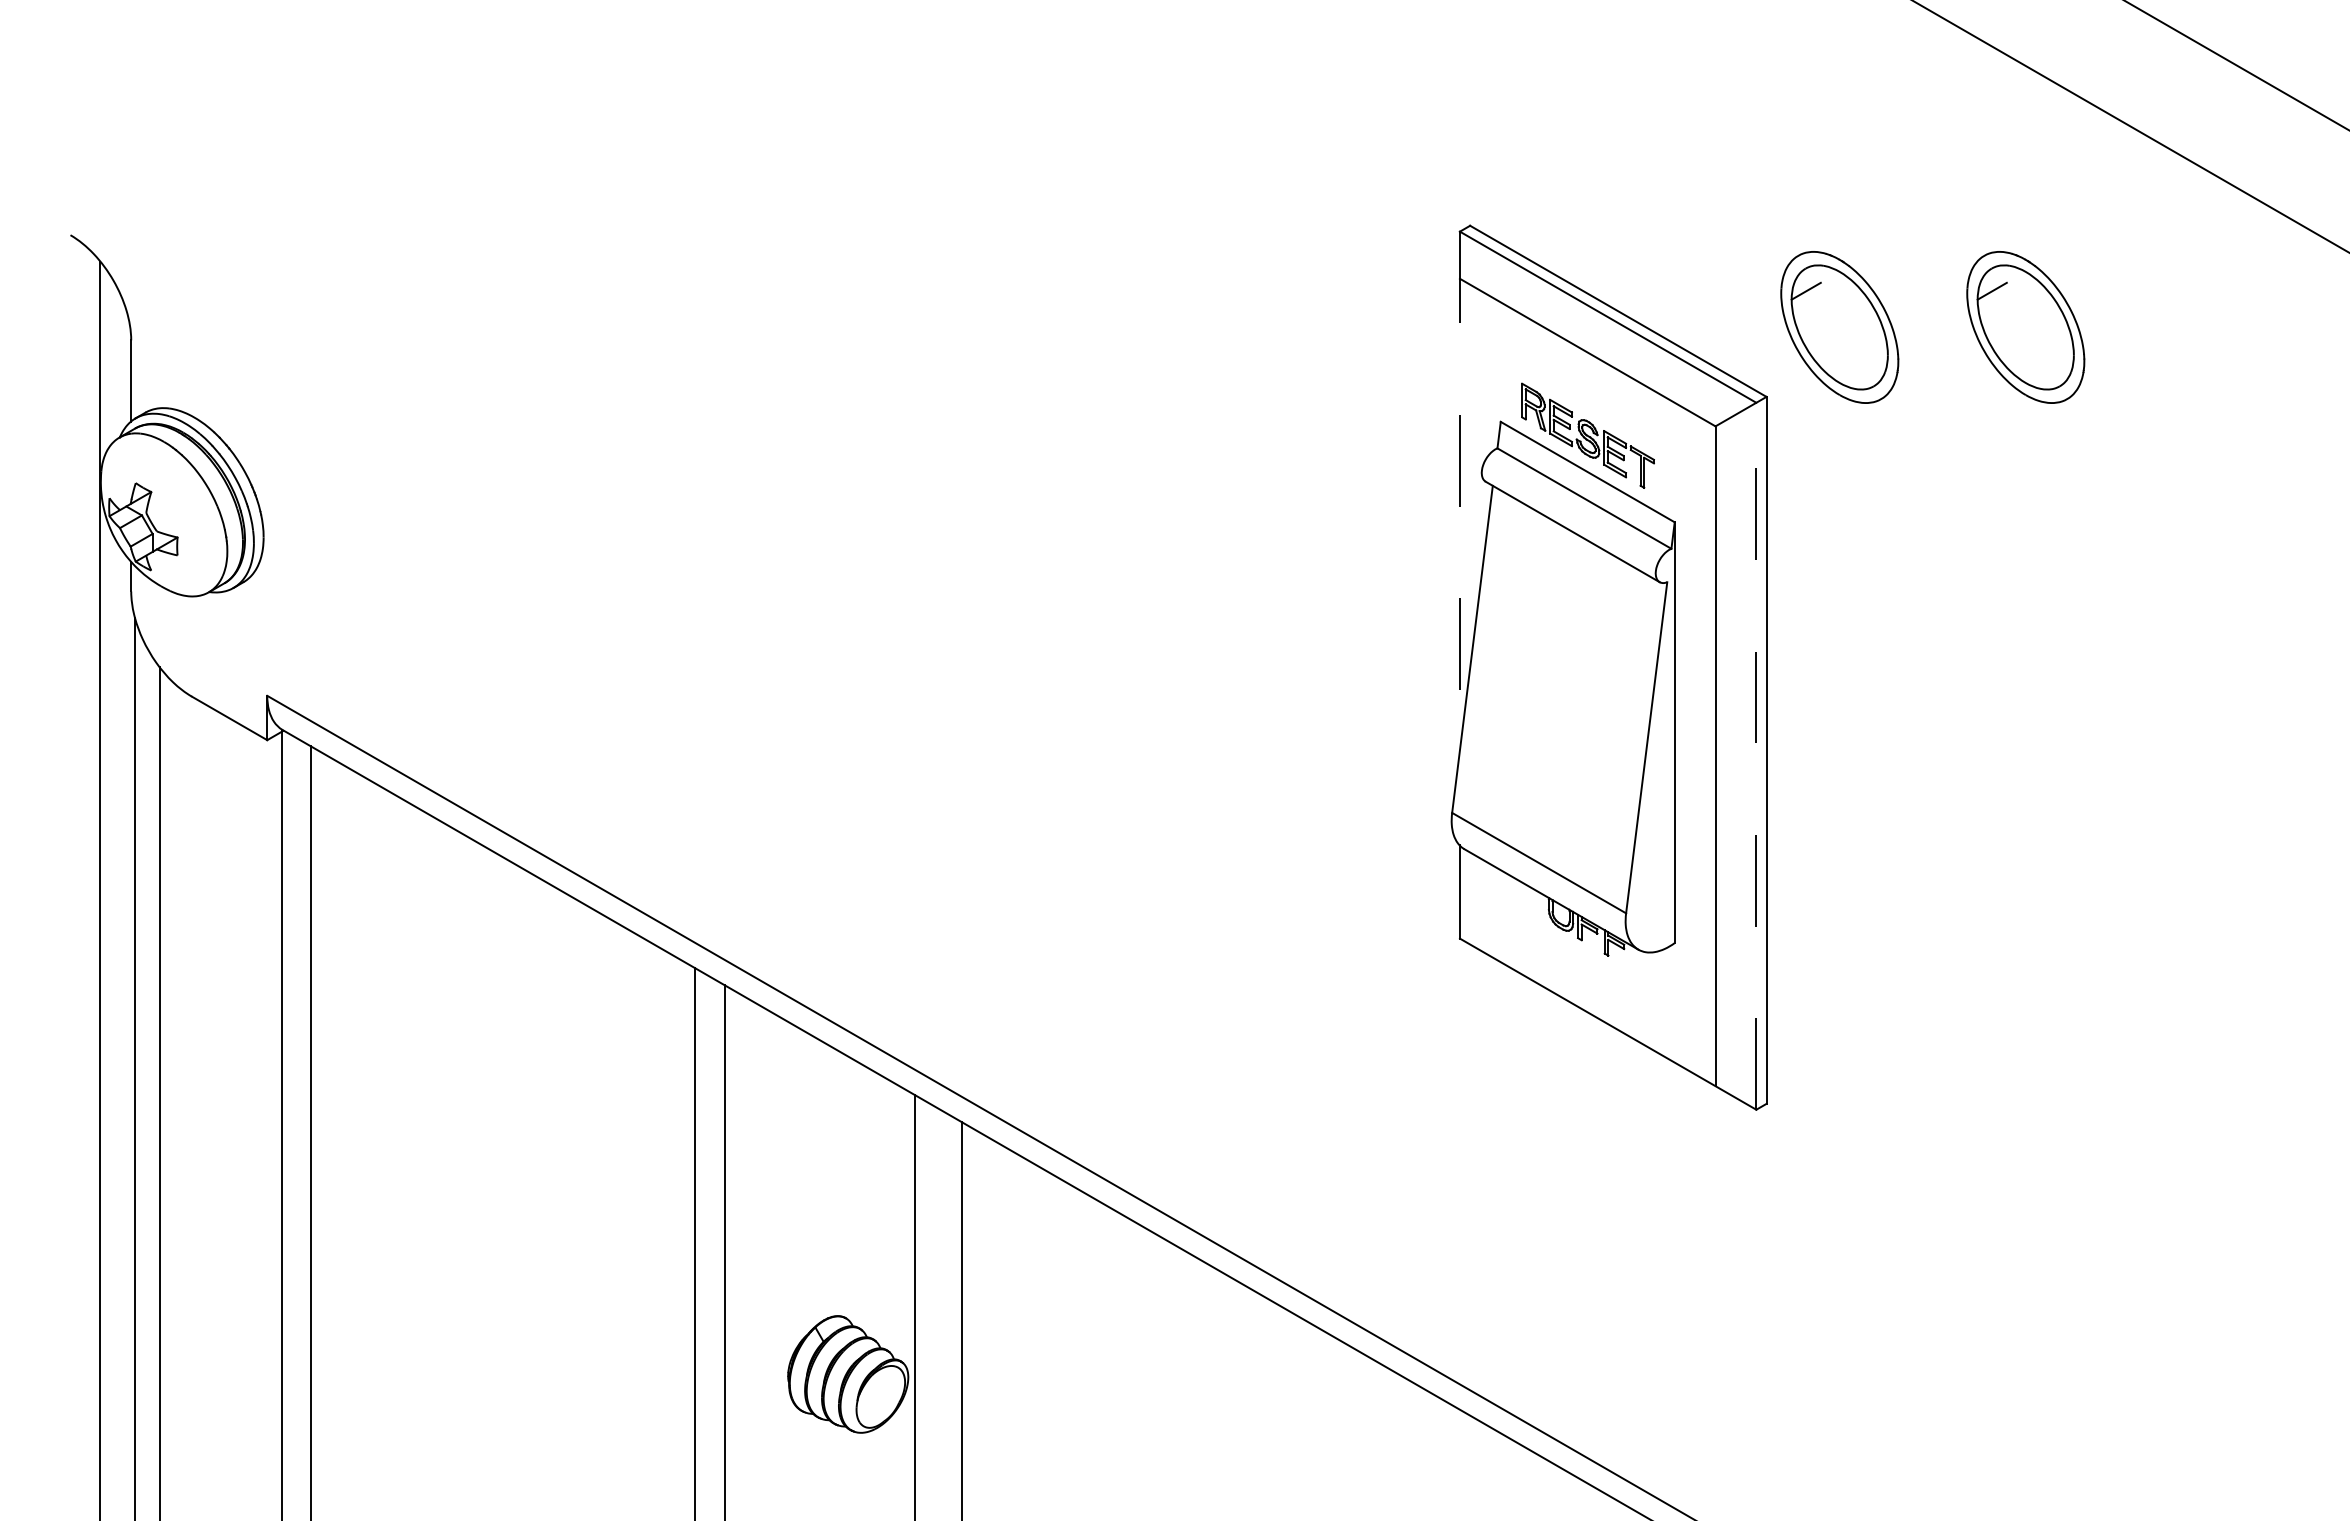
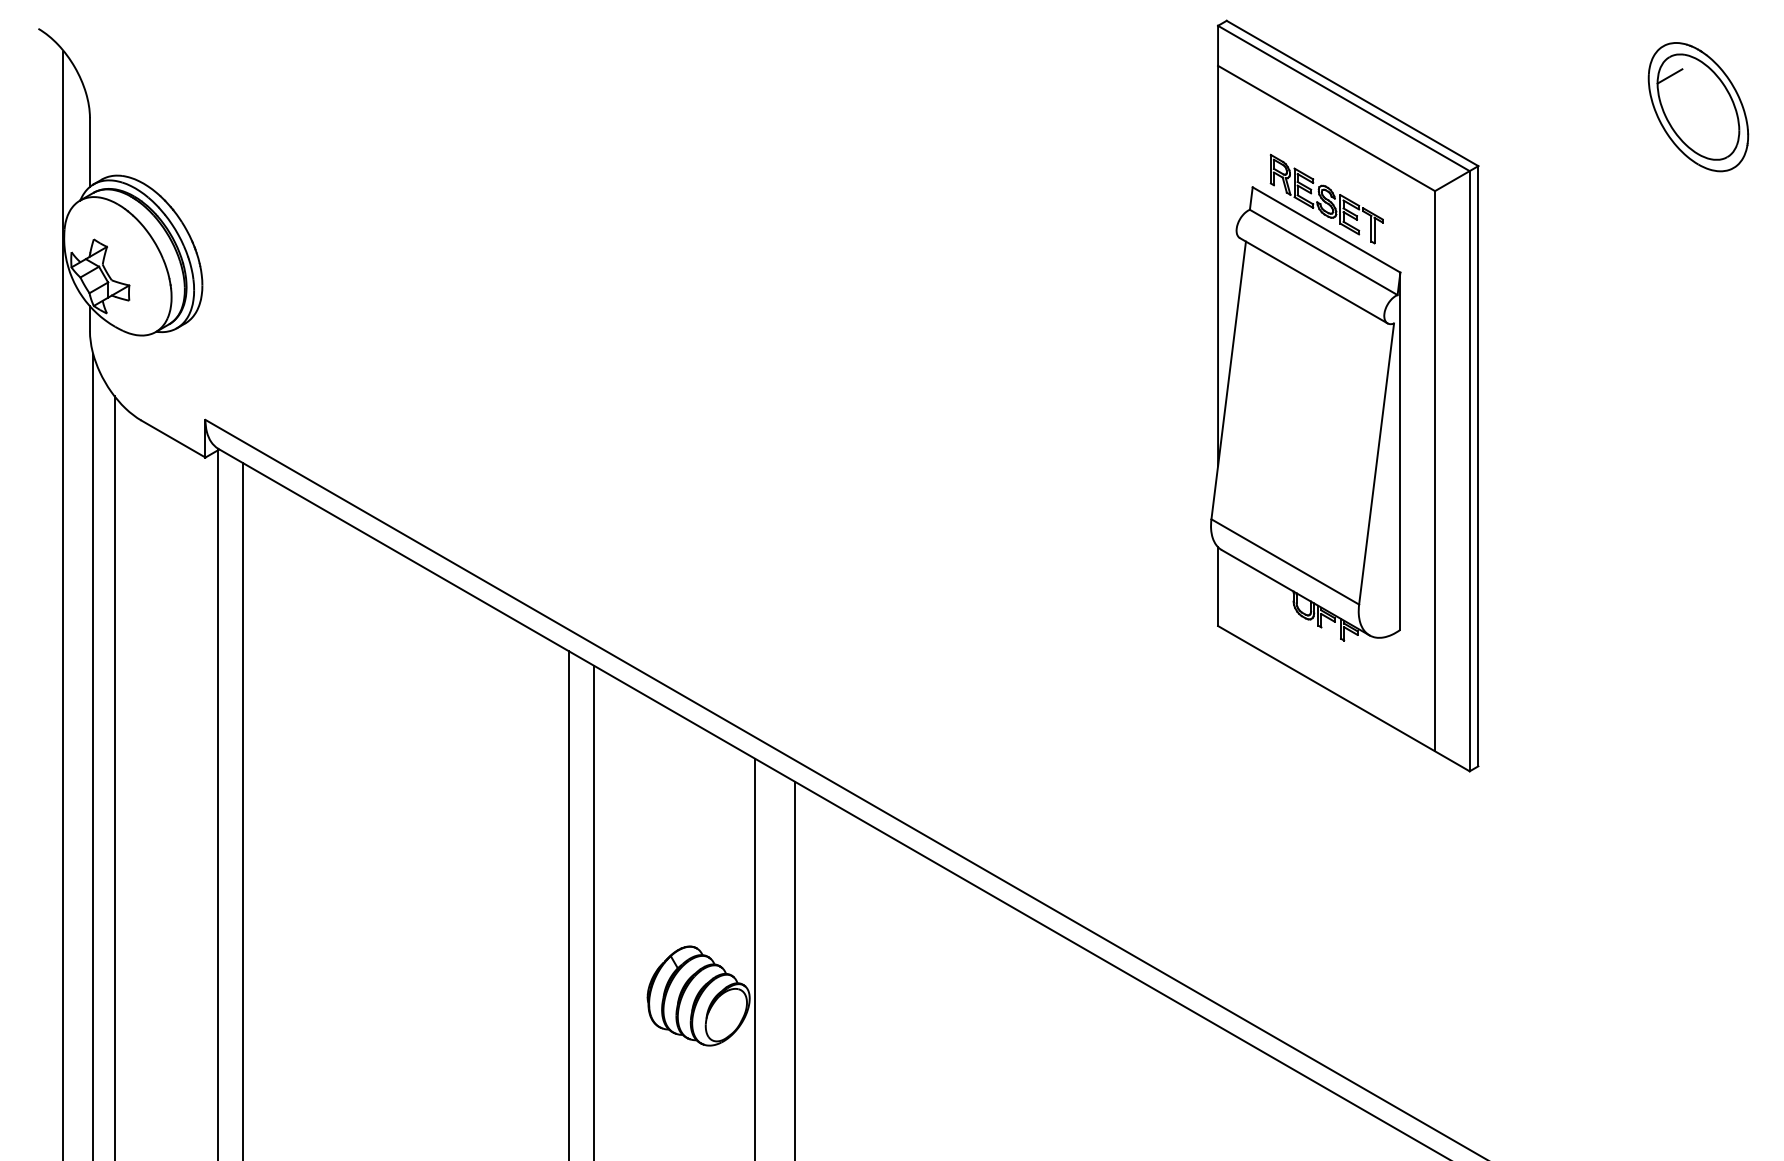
part: (1839, 327) -> (1540, 107), removed
line: (1459, 491) -> (1217, 246), dashed -> solid
line: (1756, 755) -> (1469, 470), dashed -> solid

